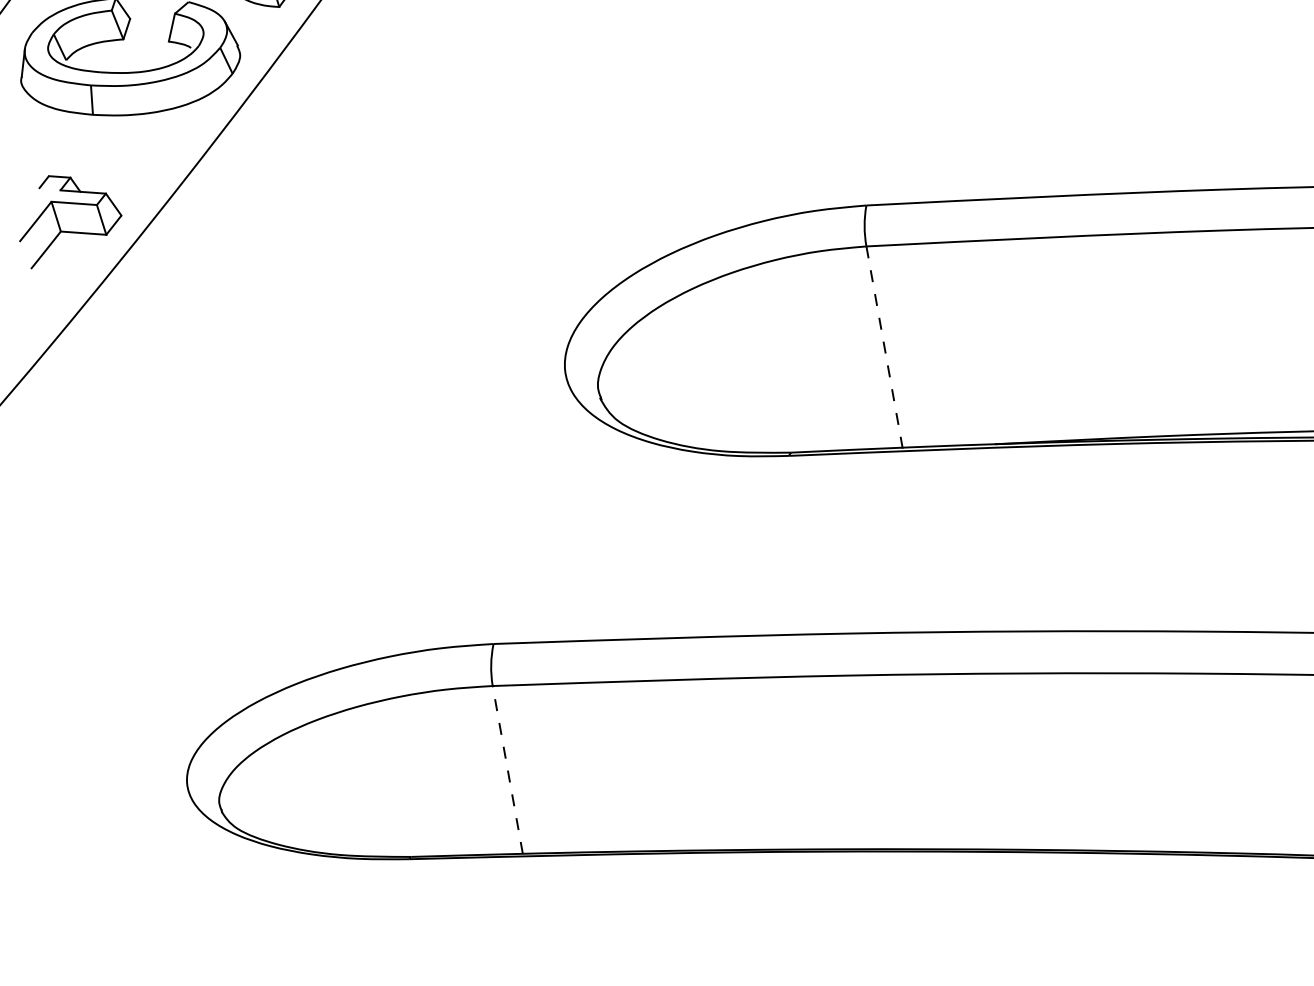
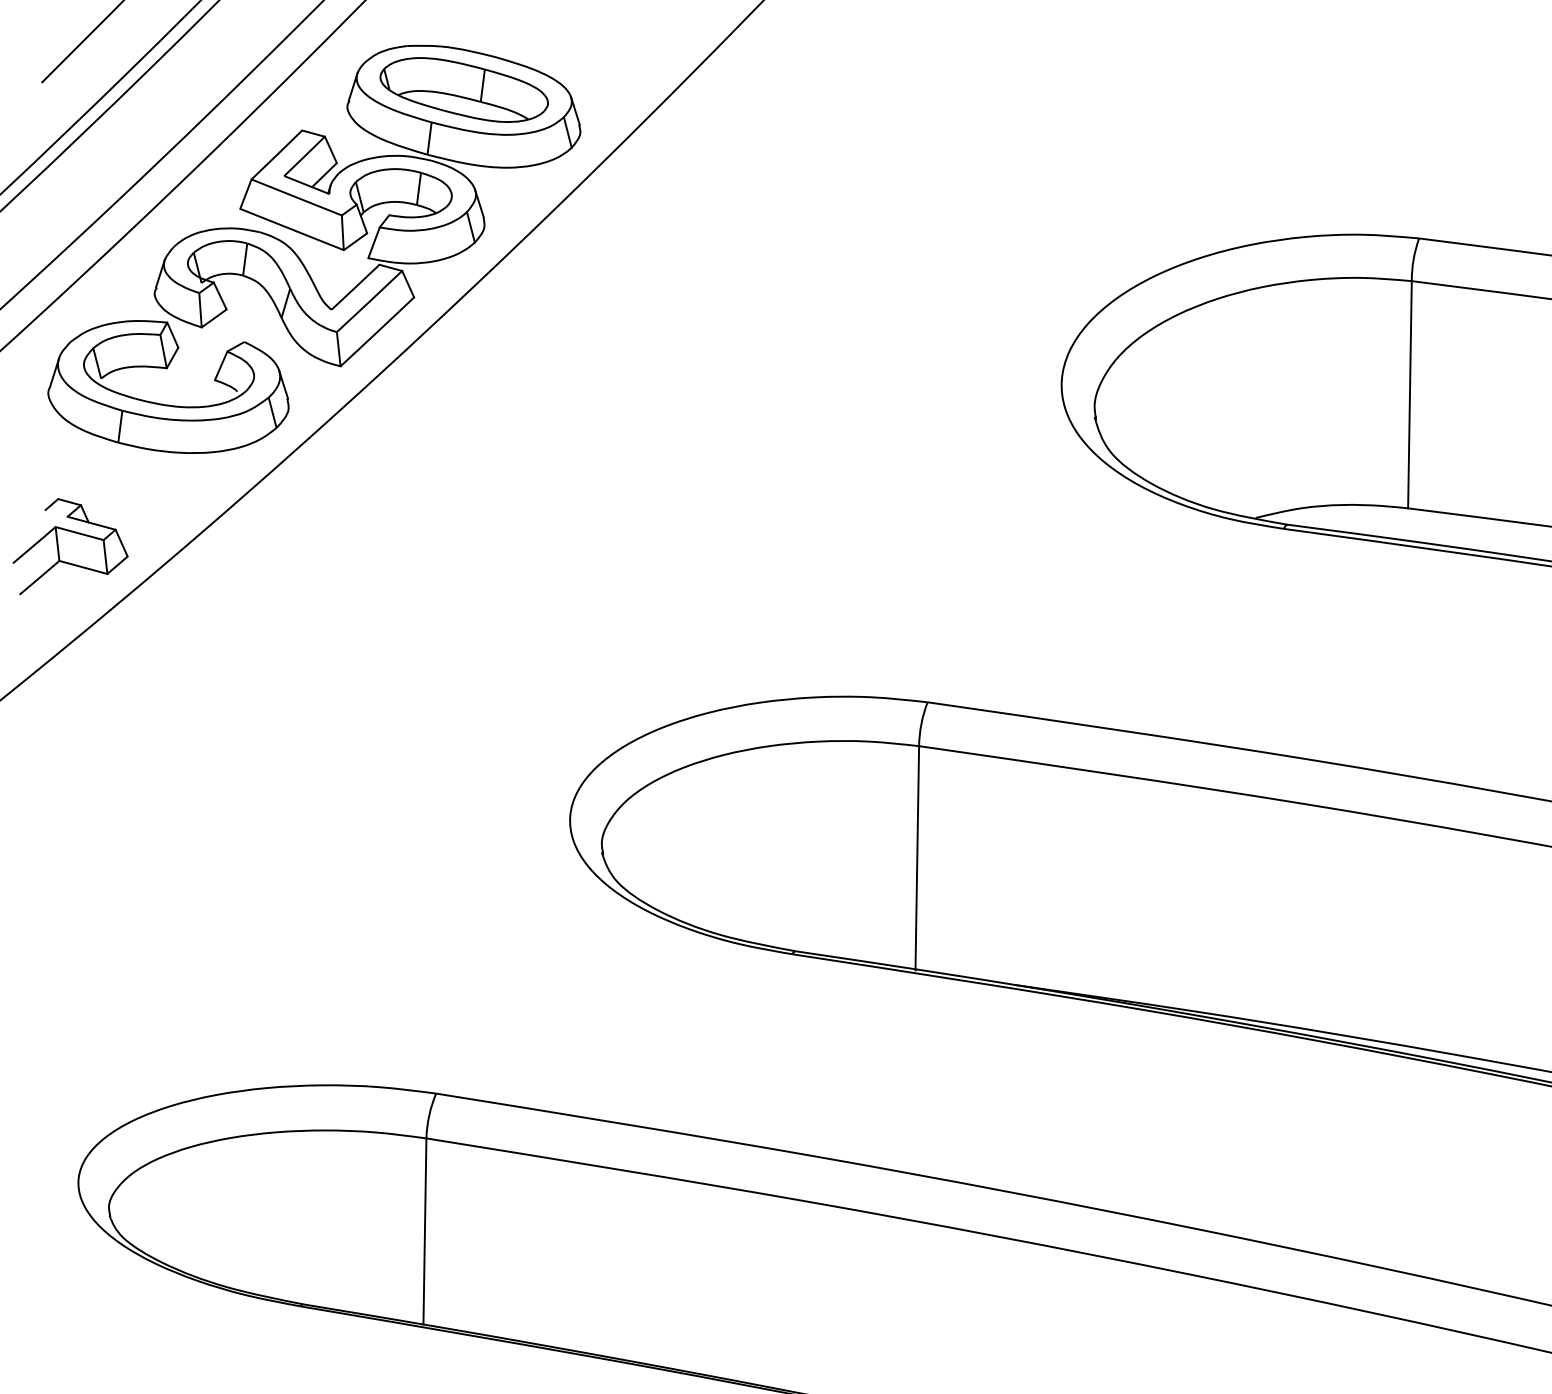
line: (884, 346) -> (917, 857), dashed -> solid
line: (507, 769) -> (424, 1230), dashed -> solid

